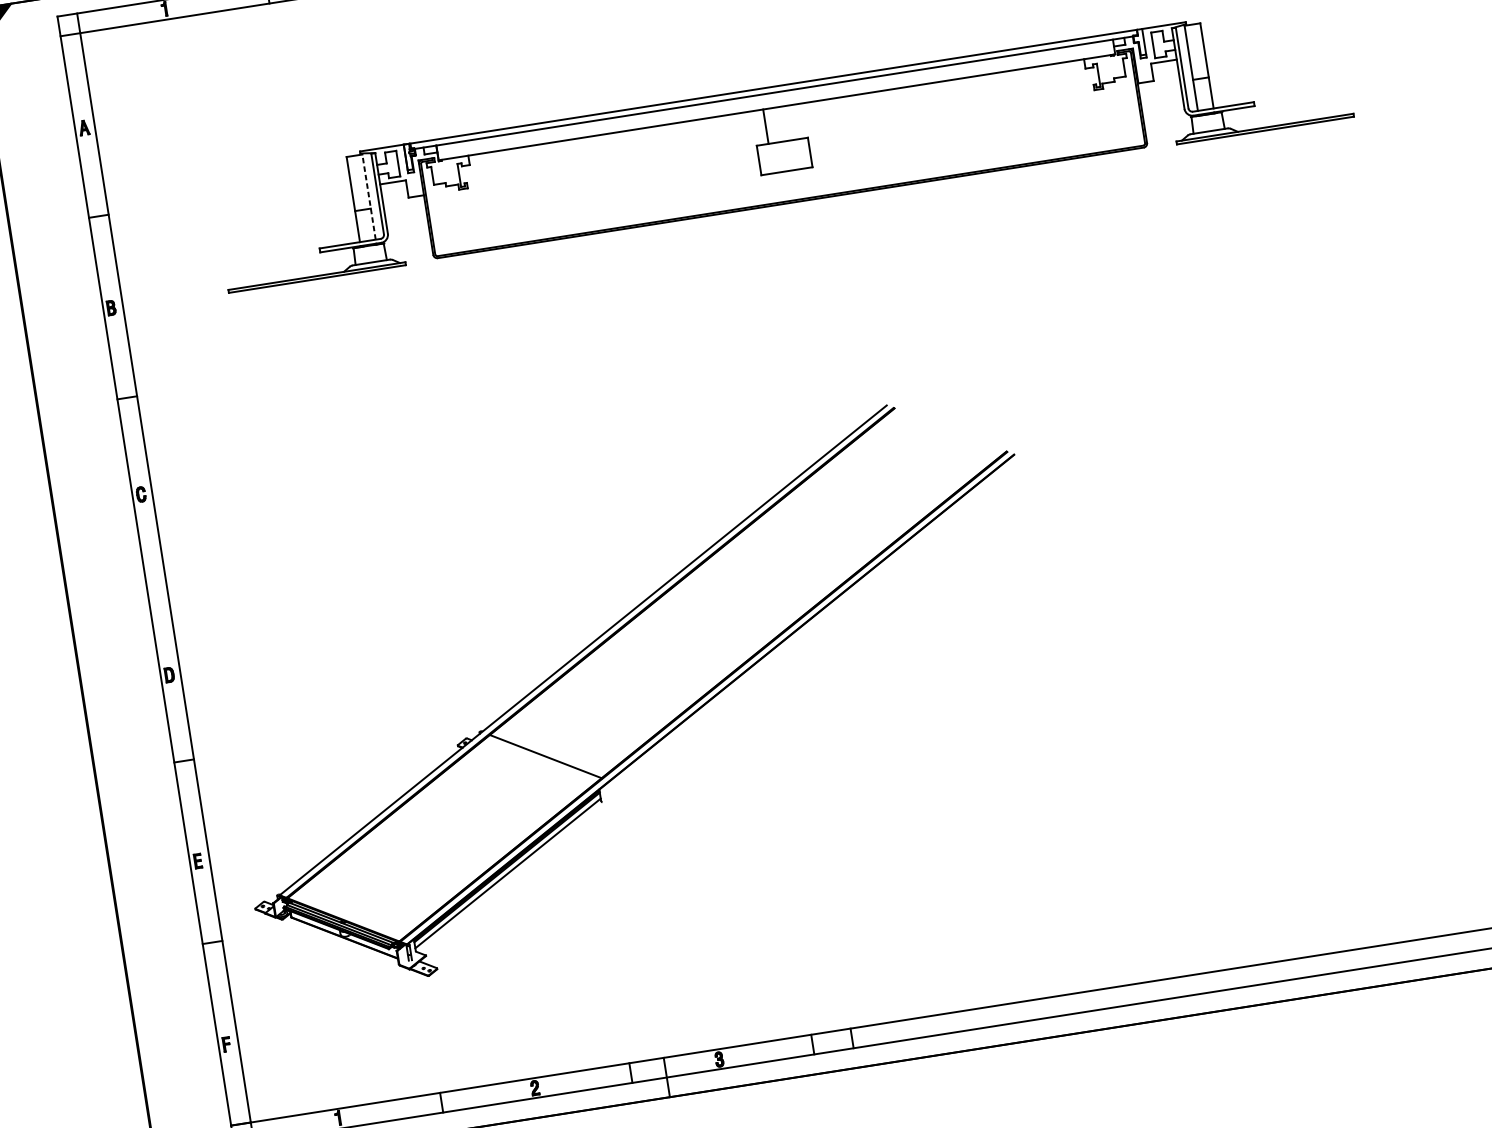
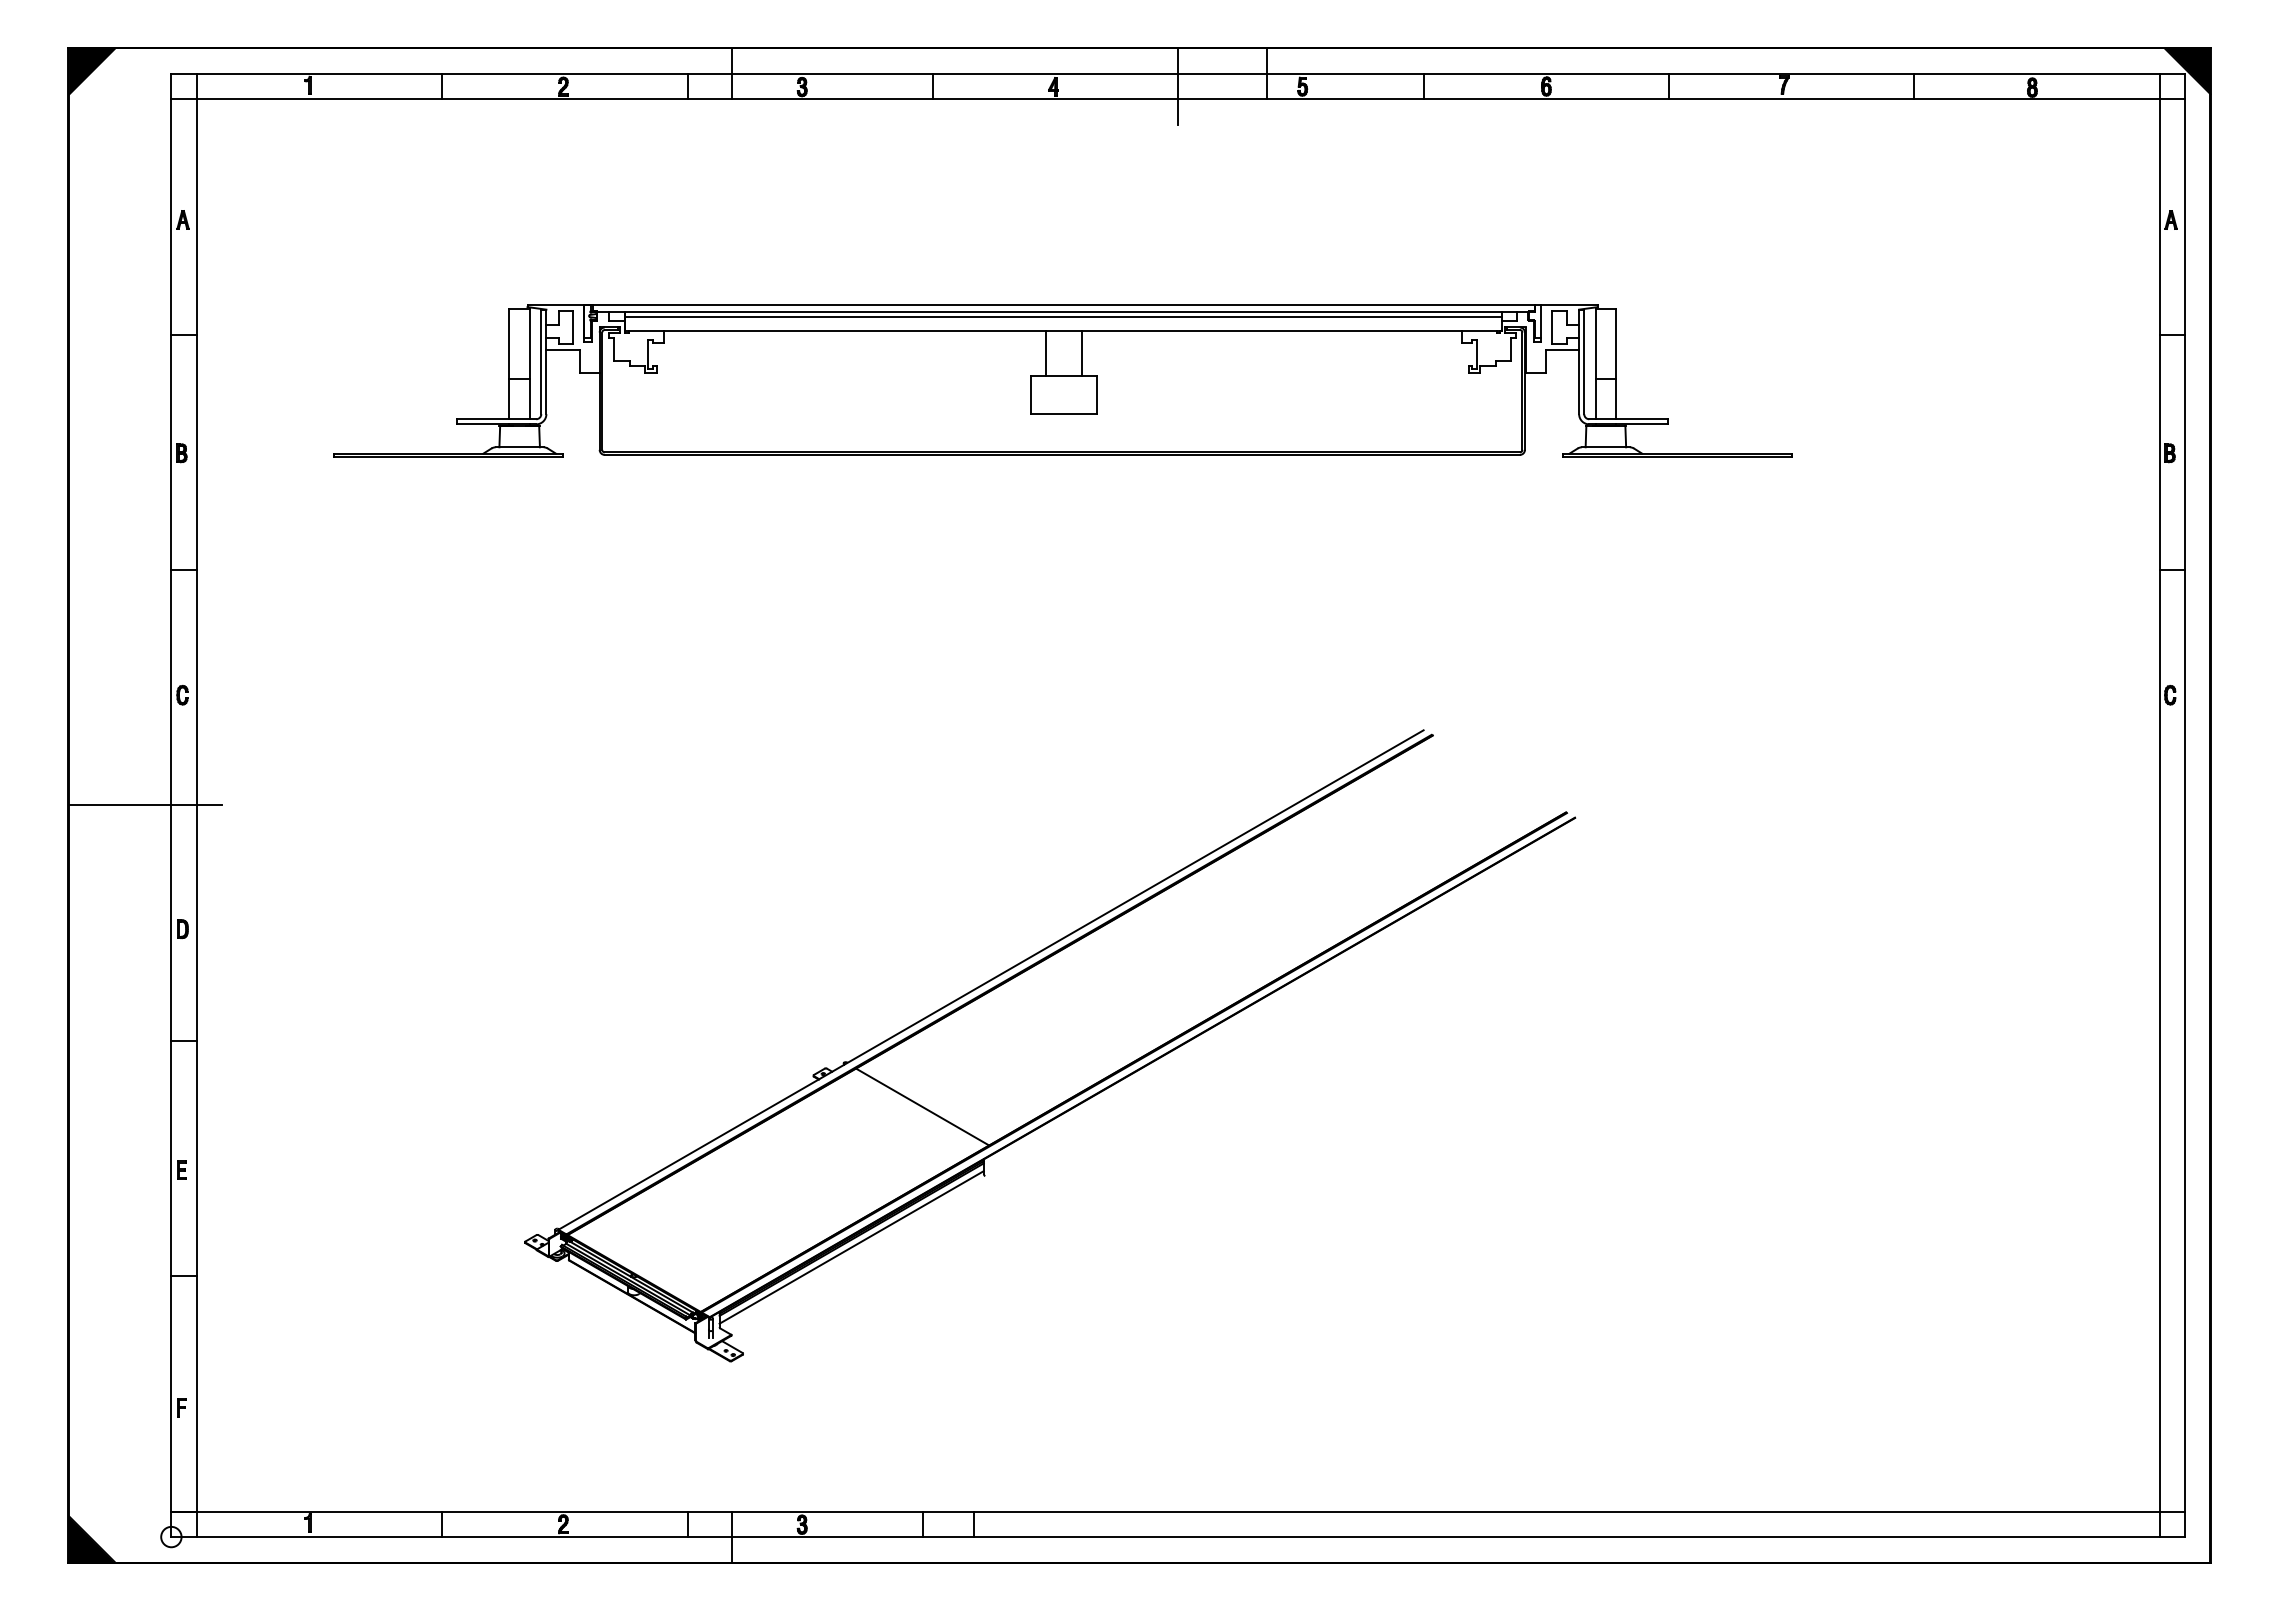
line: (775, 96) -> (1063, 317), added
line: (793, 122) -> (1081, 353), added
line: (368, 196) -> (529, 363), dashed -> solid
line: (125, 584) -> (145, 805), added
part: (664, 726) -> (1078, 1092), moved

